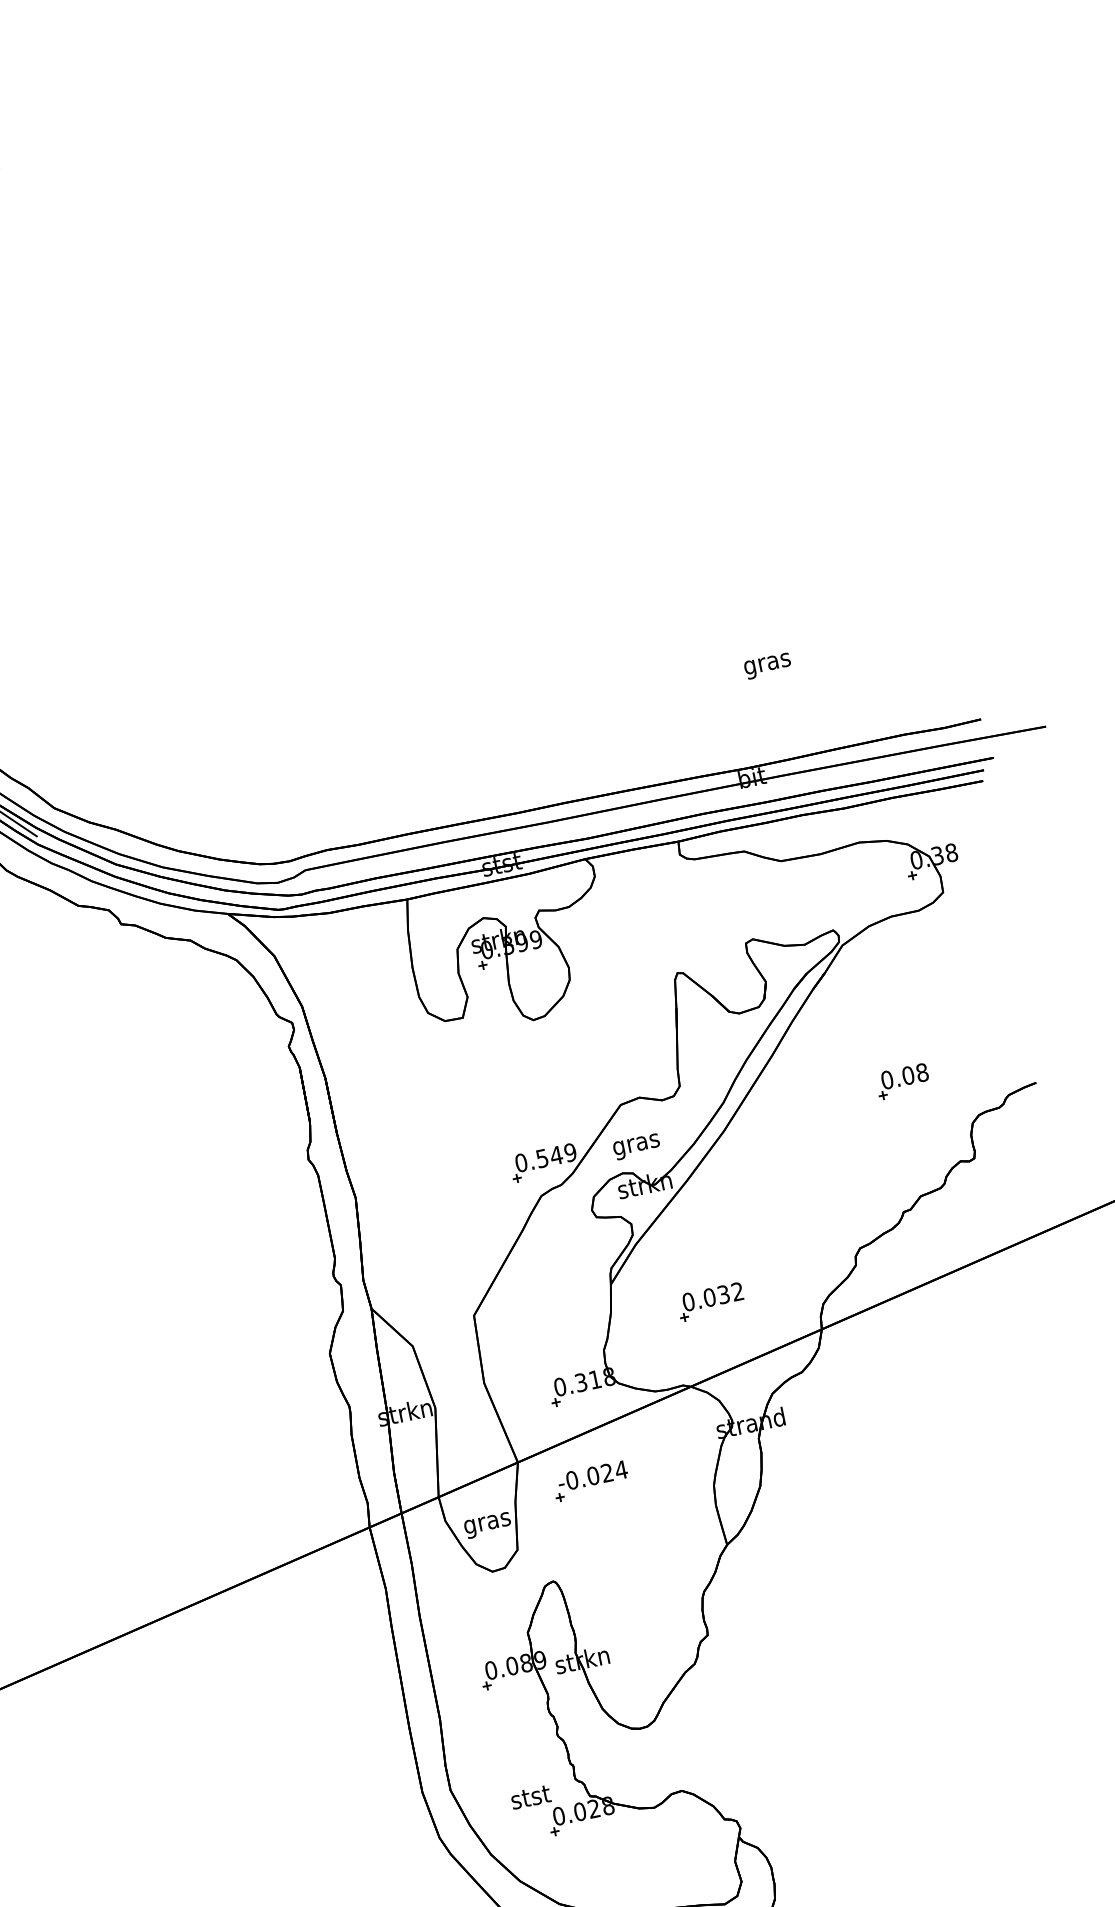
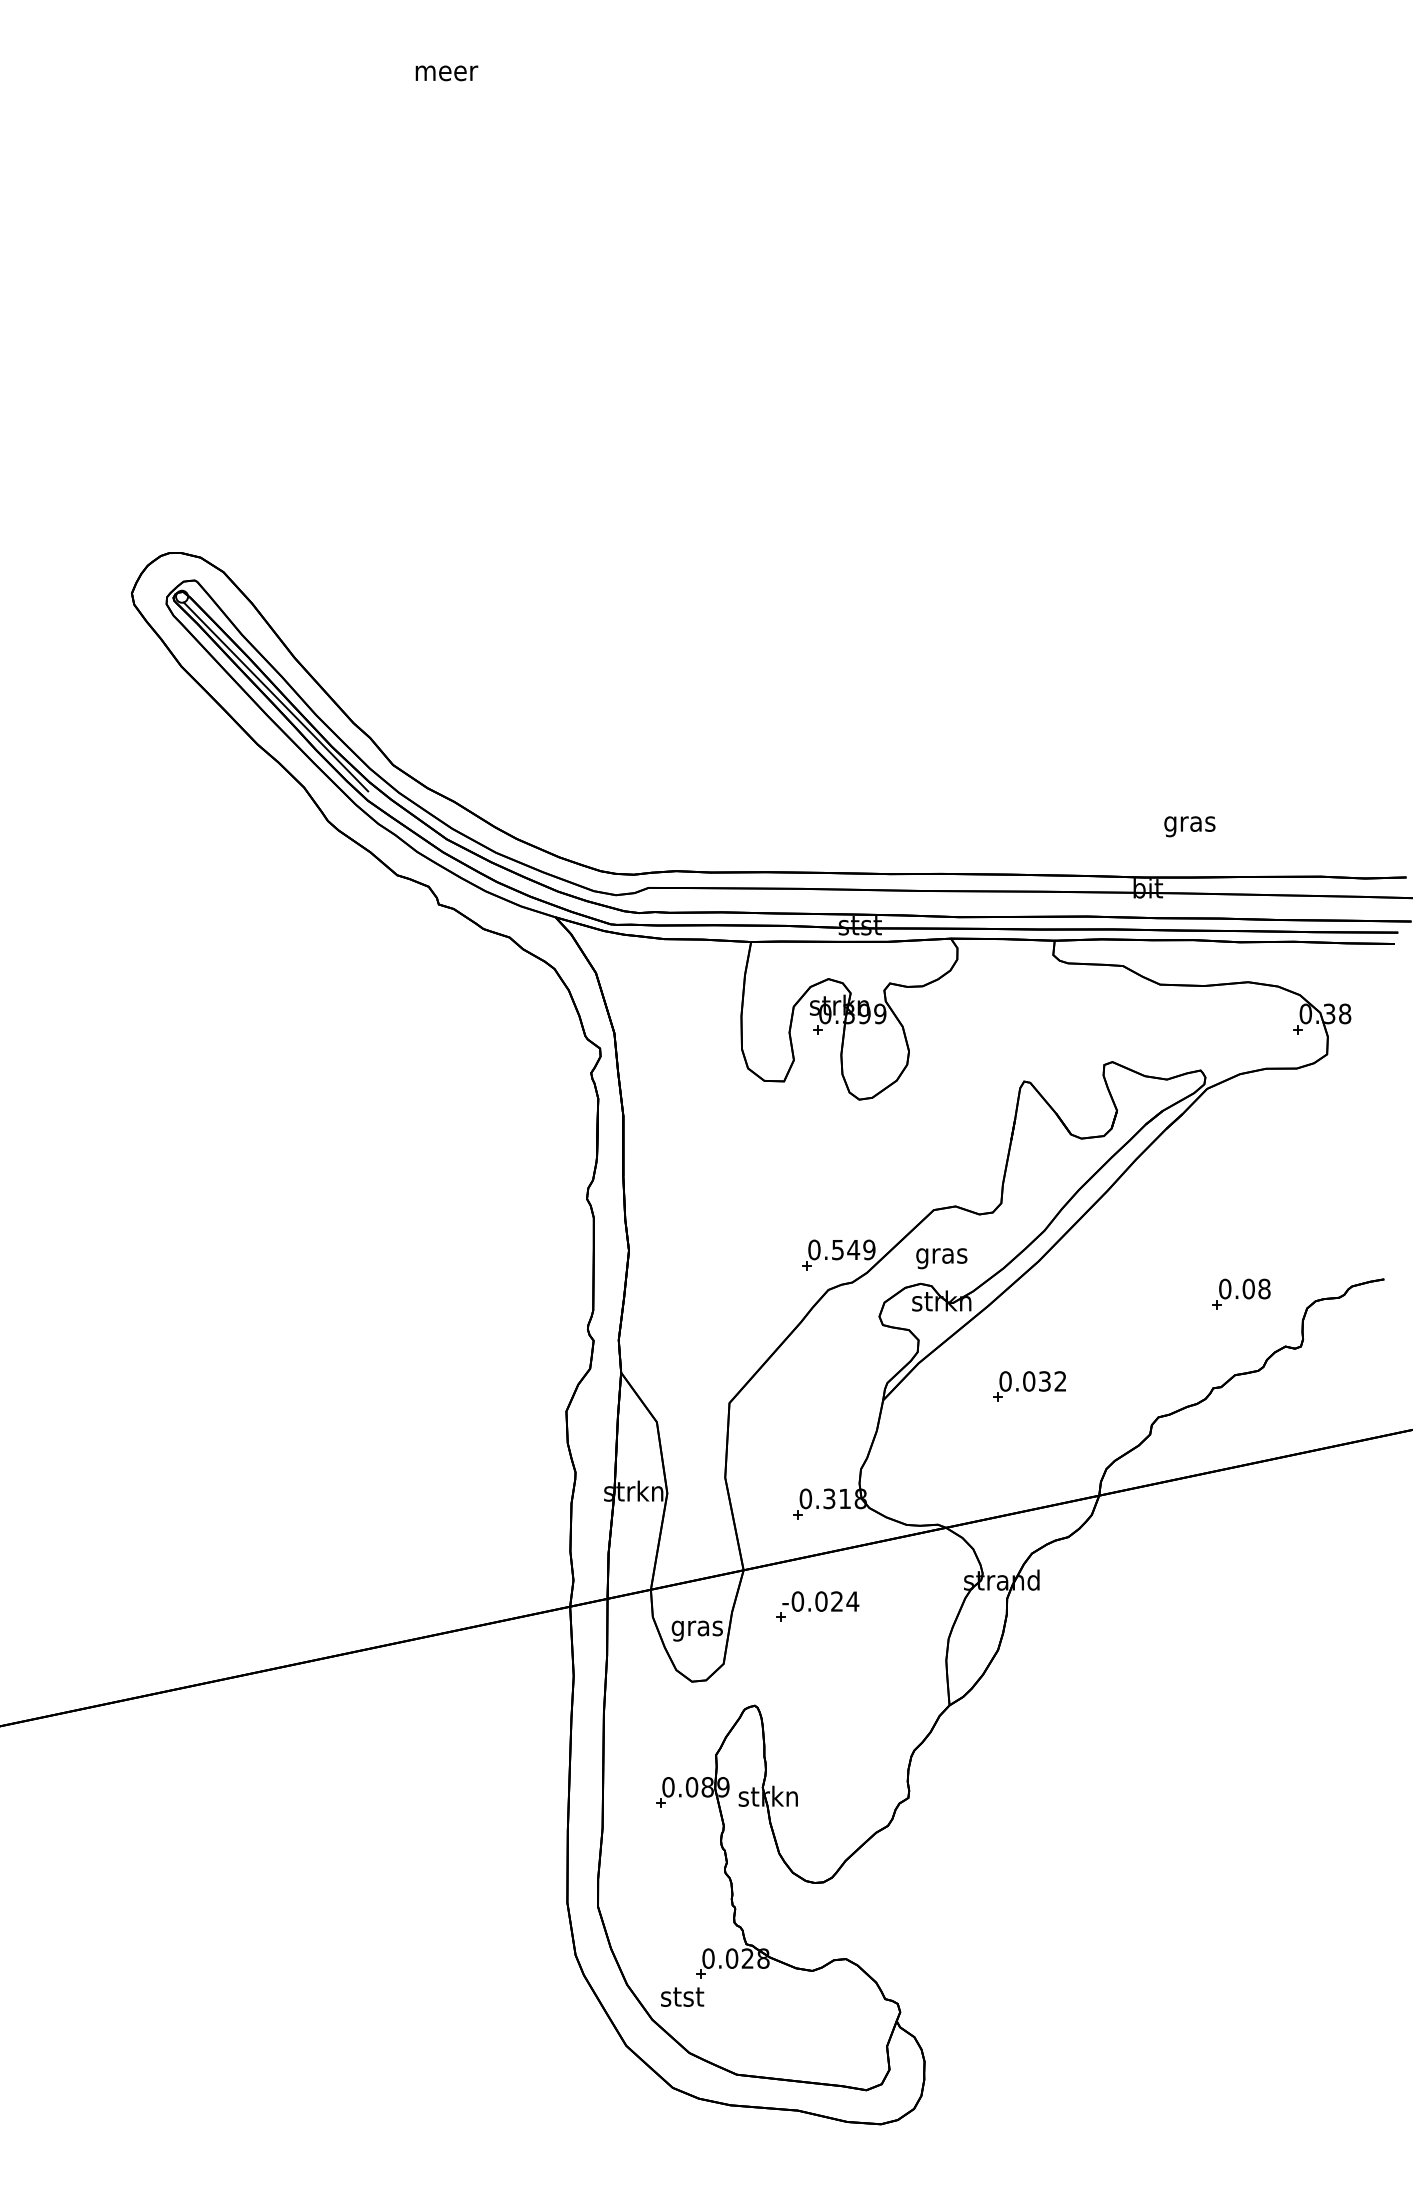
text: (767, 666) -> (1189, 826), moved
part: (902, 1080) -> (1241, 1293), moved
part: (710, 1302) -> (1029, 1386), moved
text: (530, 1796) -> (682, 1996), moved

